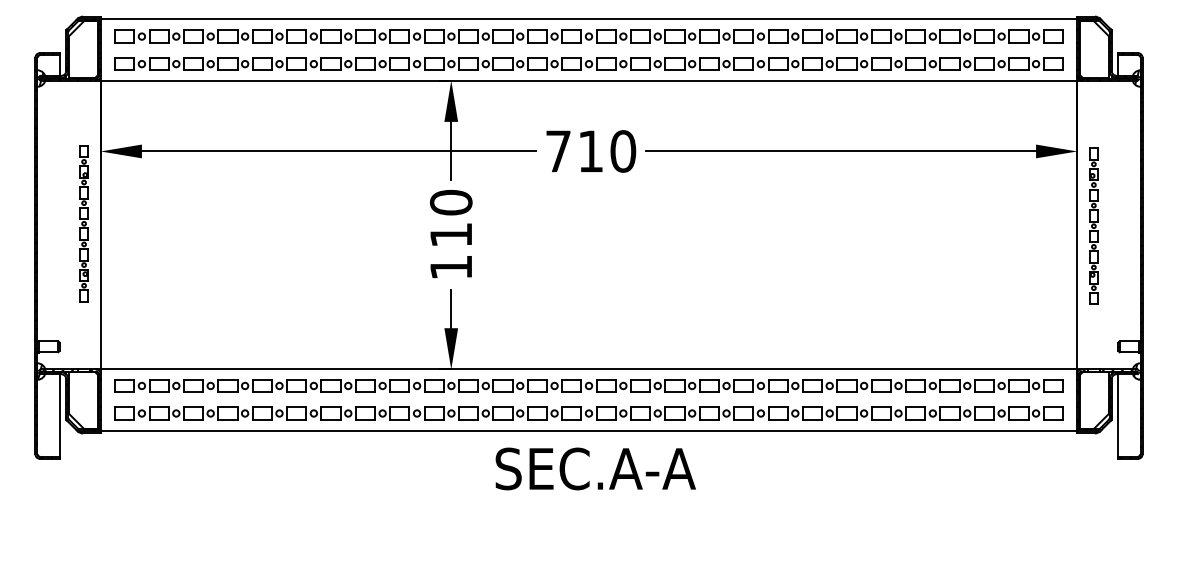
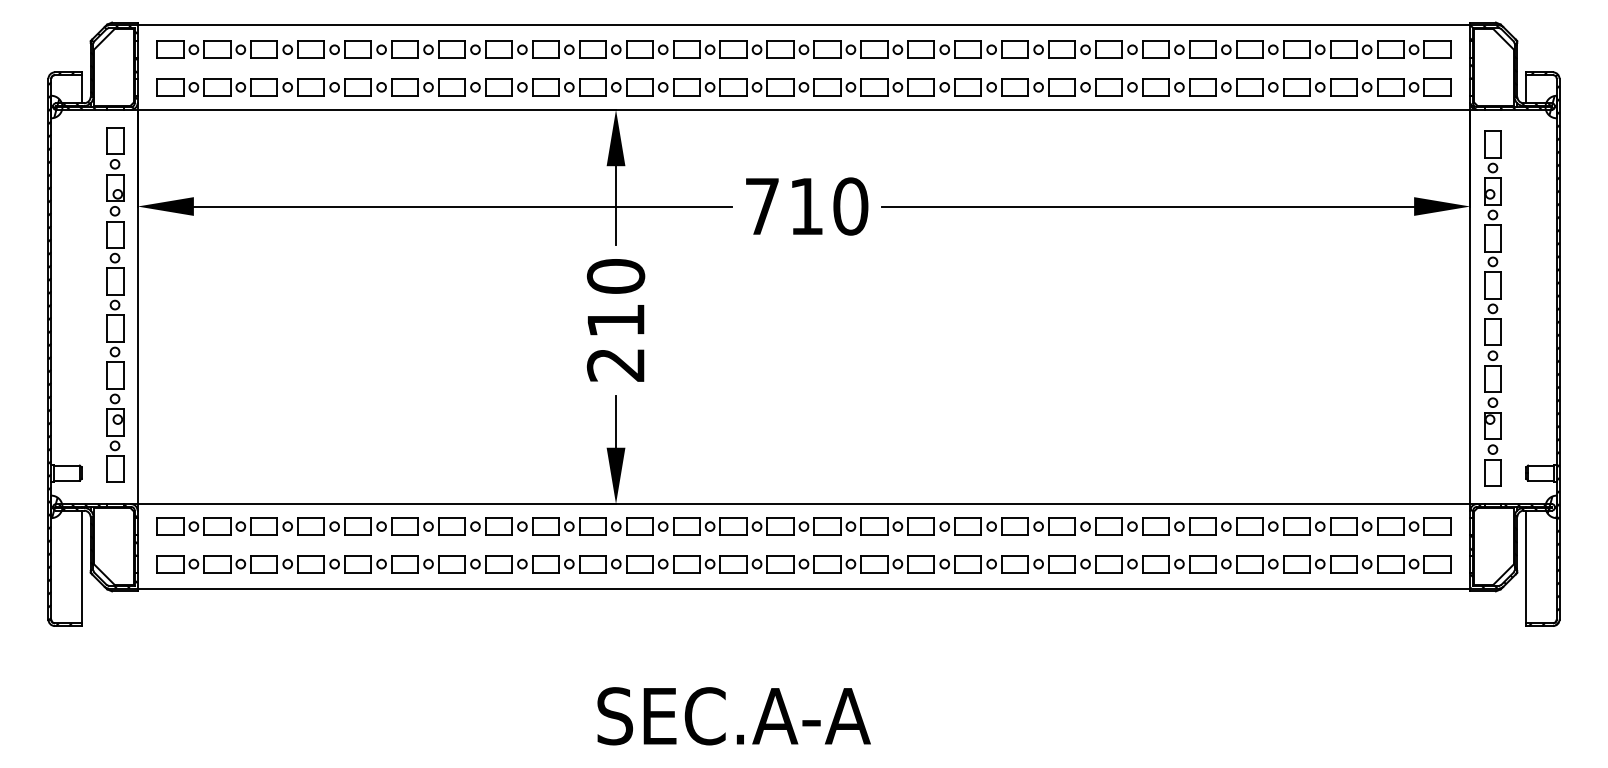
part: (83, 223) -> (114, 304), size x1.67
part: (1093, 225) -> (1492, 307), size x1.67
text: (450, 267) -> (614, 364), 110 -> 210
text: (595, 468) -> (733, 715), moved

